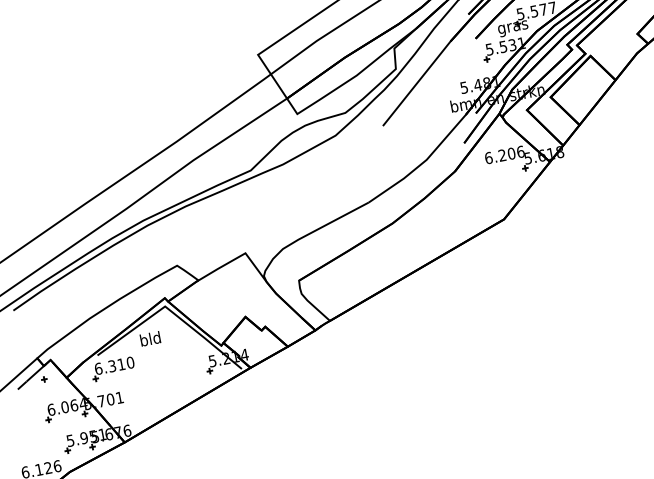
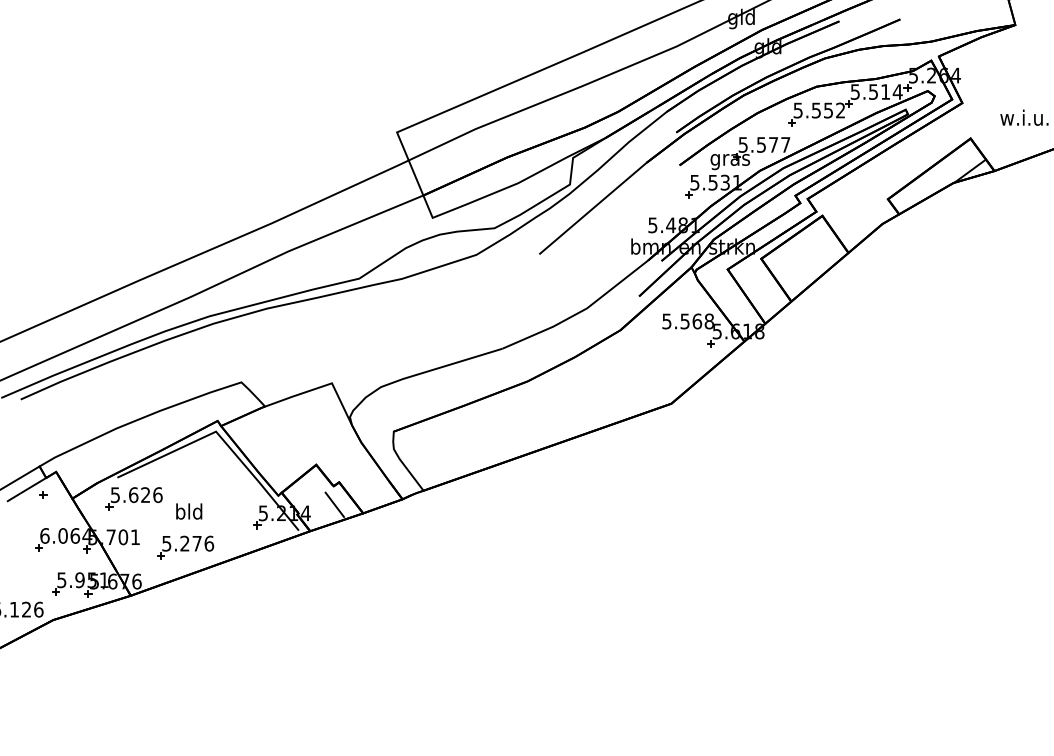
text: (505, 155) -> (688, 321), 6.206 -> 5.568
text: (150, 338) -> (189, 511), moved
line: (264, 344) -> (334, 504), added
text: (114, 366) -> (136, 495), 6.310 -> 5.626
part: (158, 398) -> (185, 547), added

